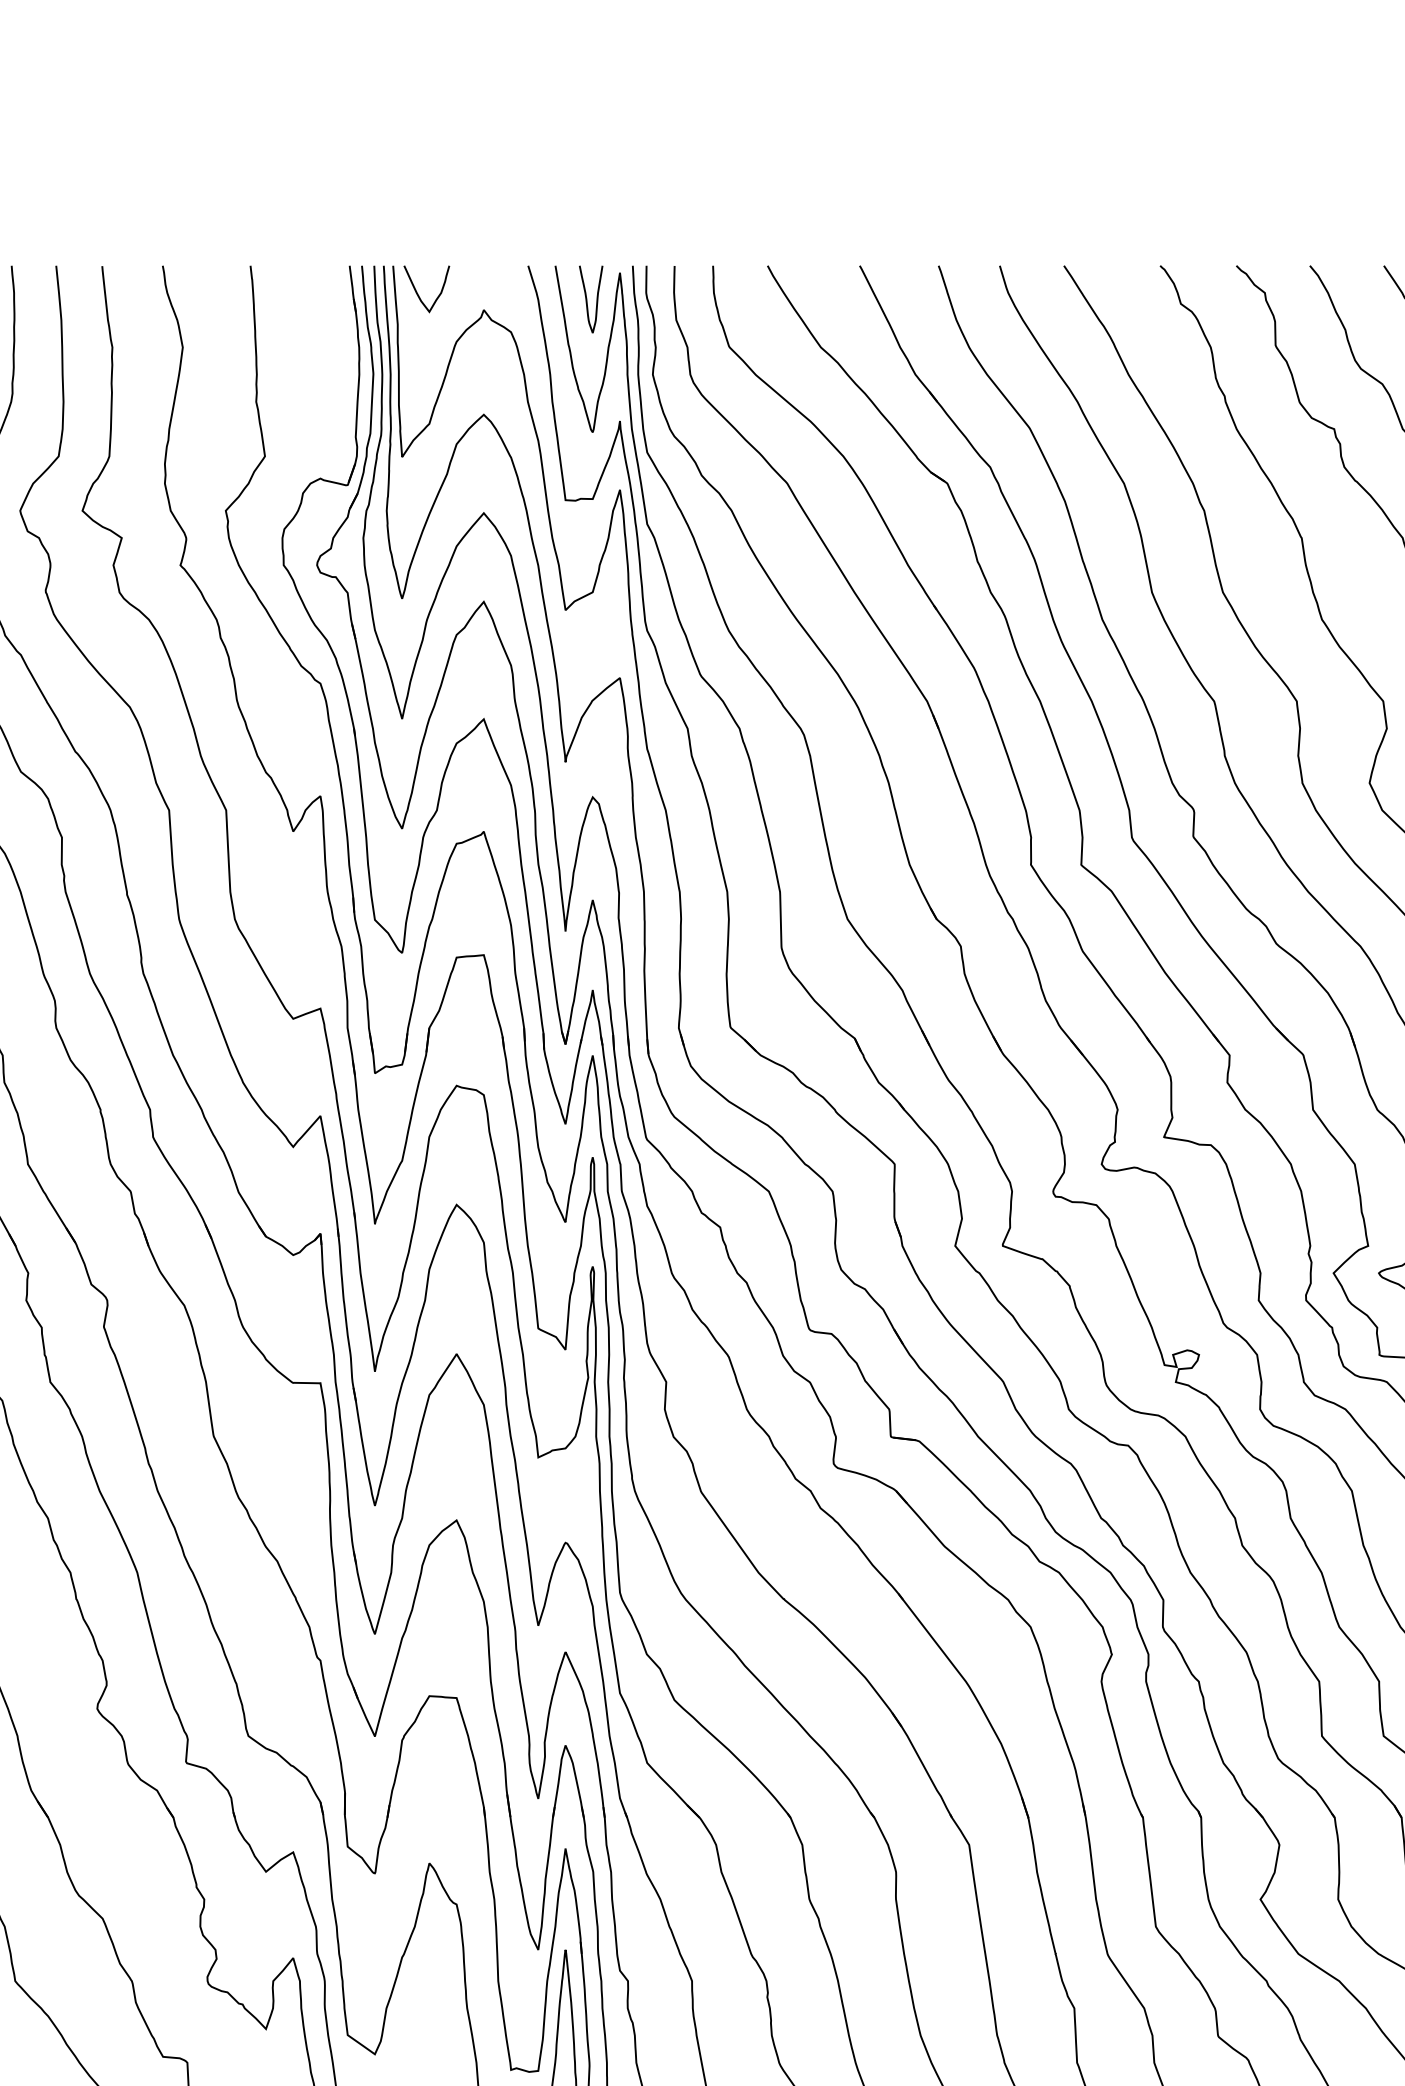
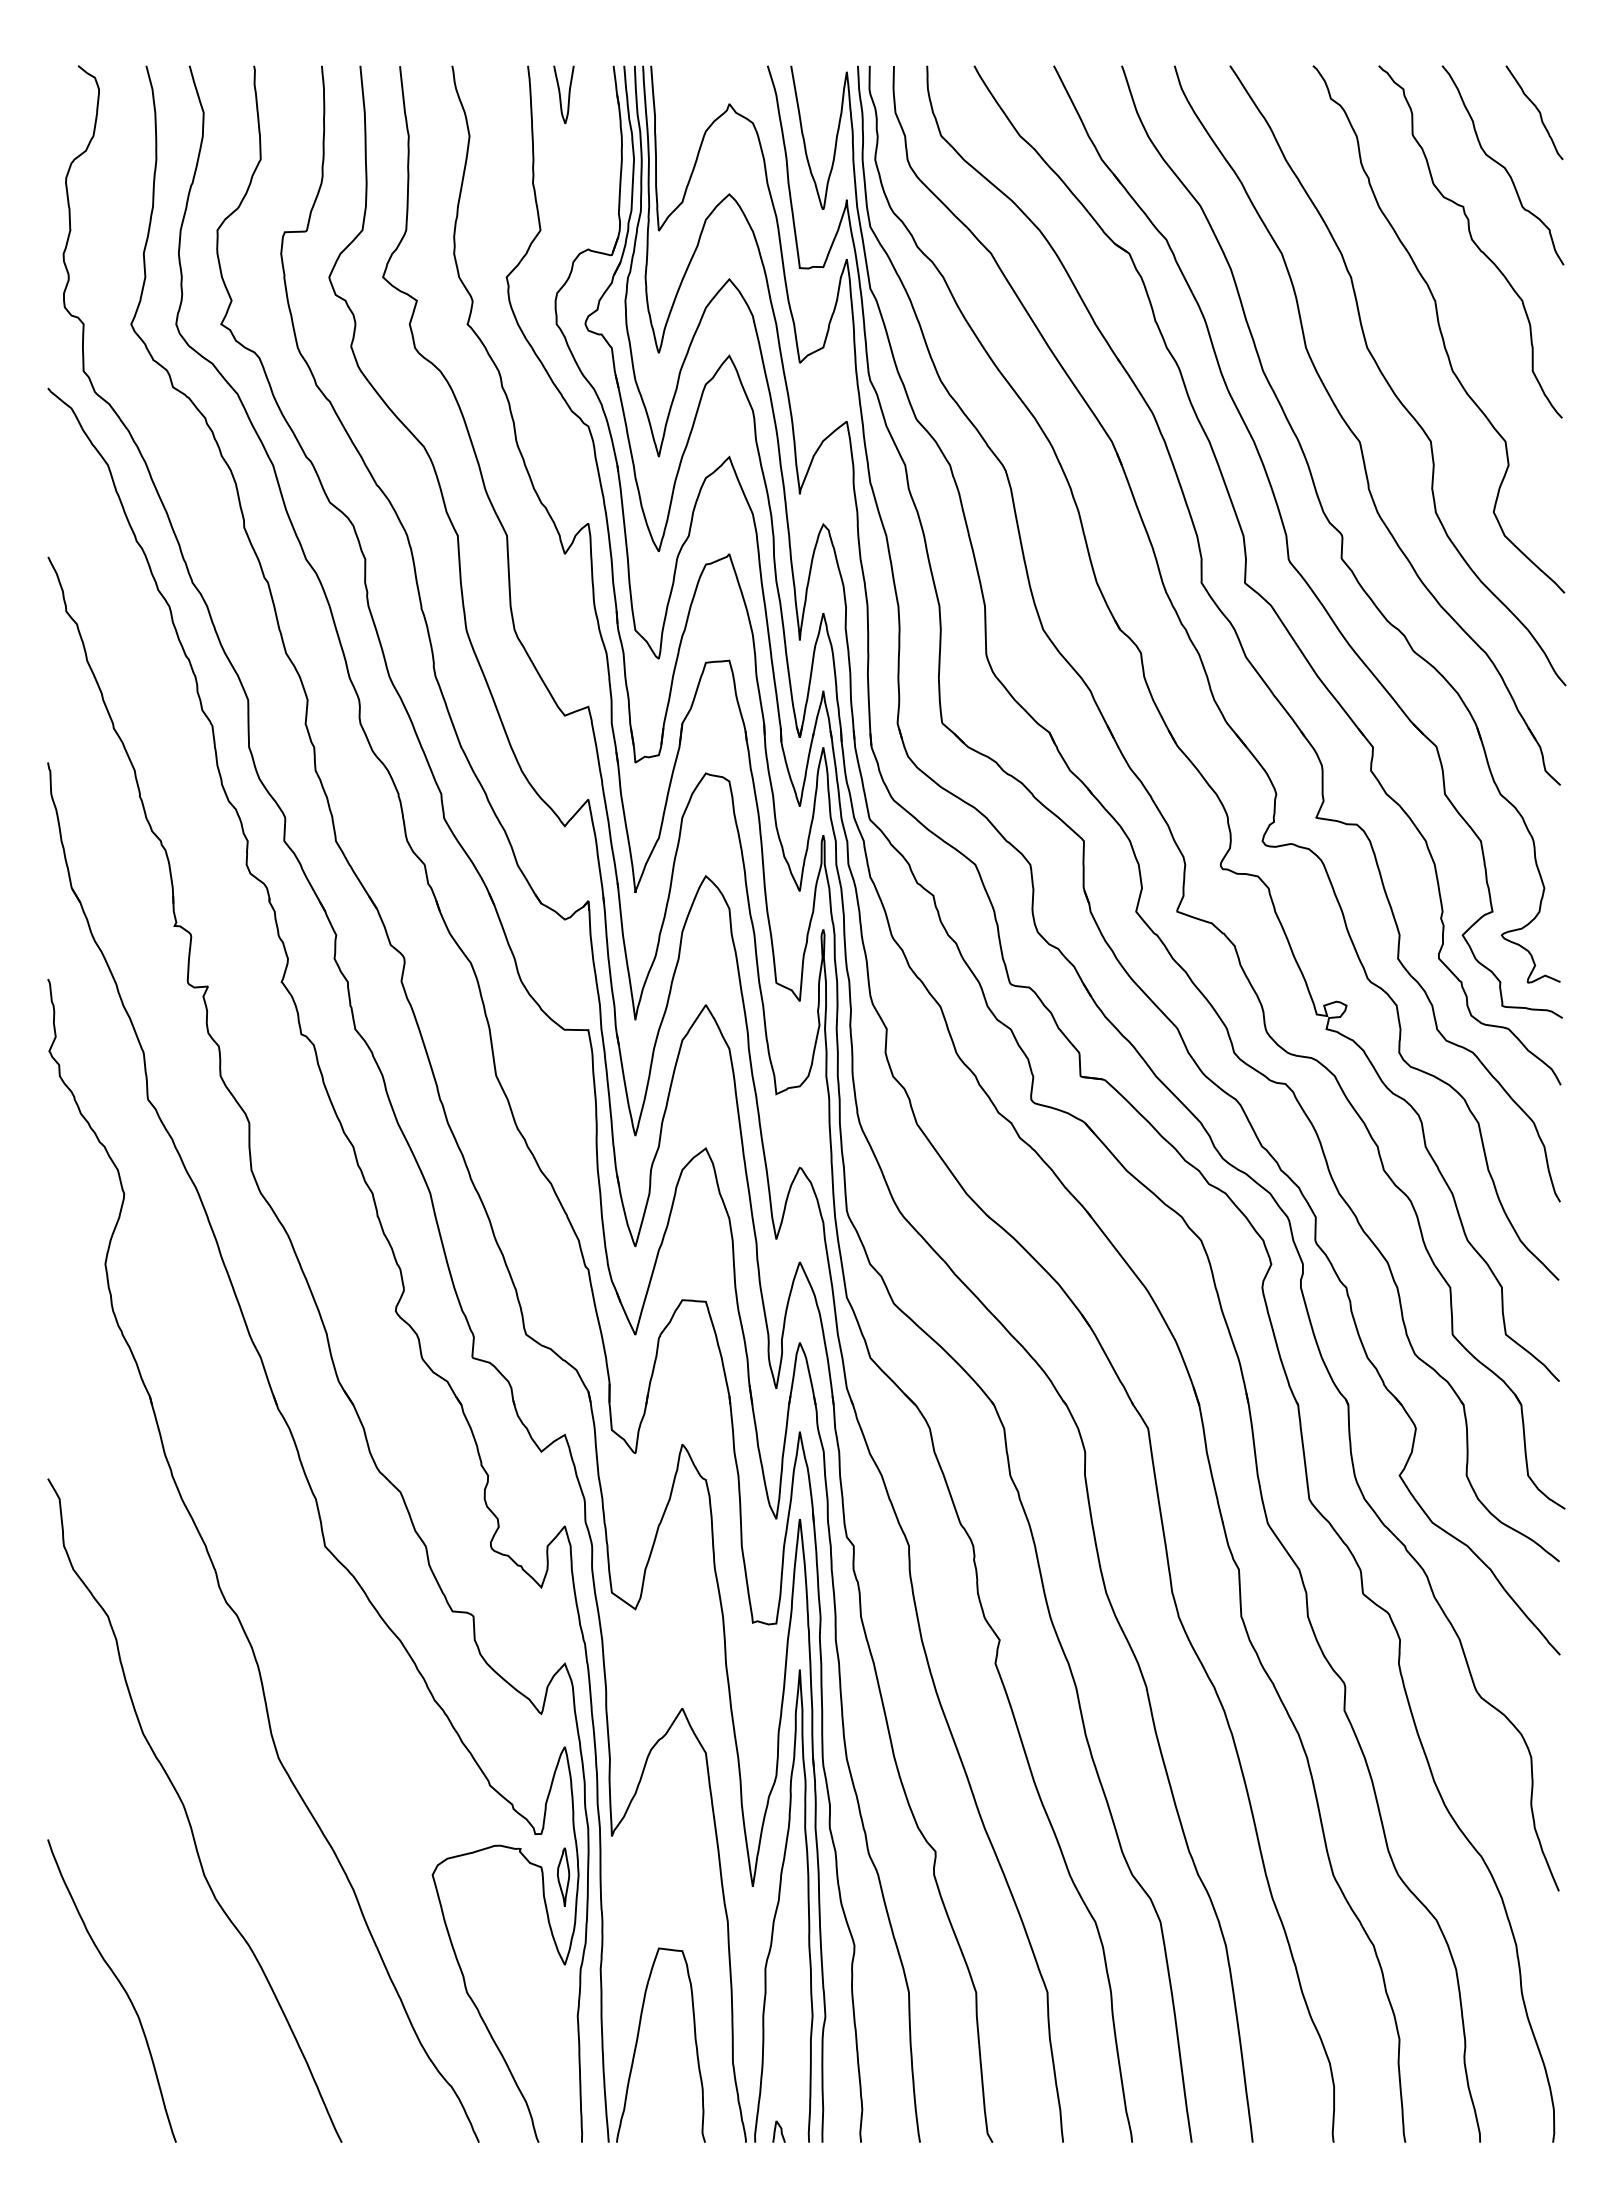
curve: (417, 292) -> (672, 88), removed
curve: (587, 299) -> (560, 94), moved

